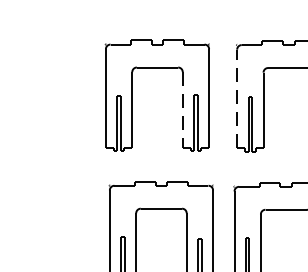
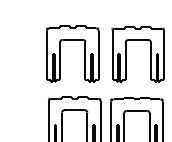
line: (237, 98) -> (112, 55), dashed -> solid
line: (182, 110) -> (85, 61), dashed -> solid

